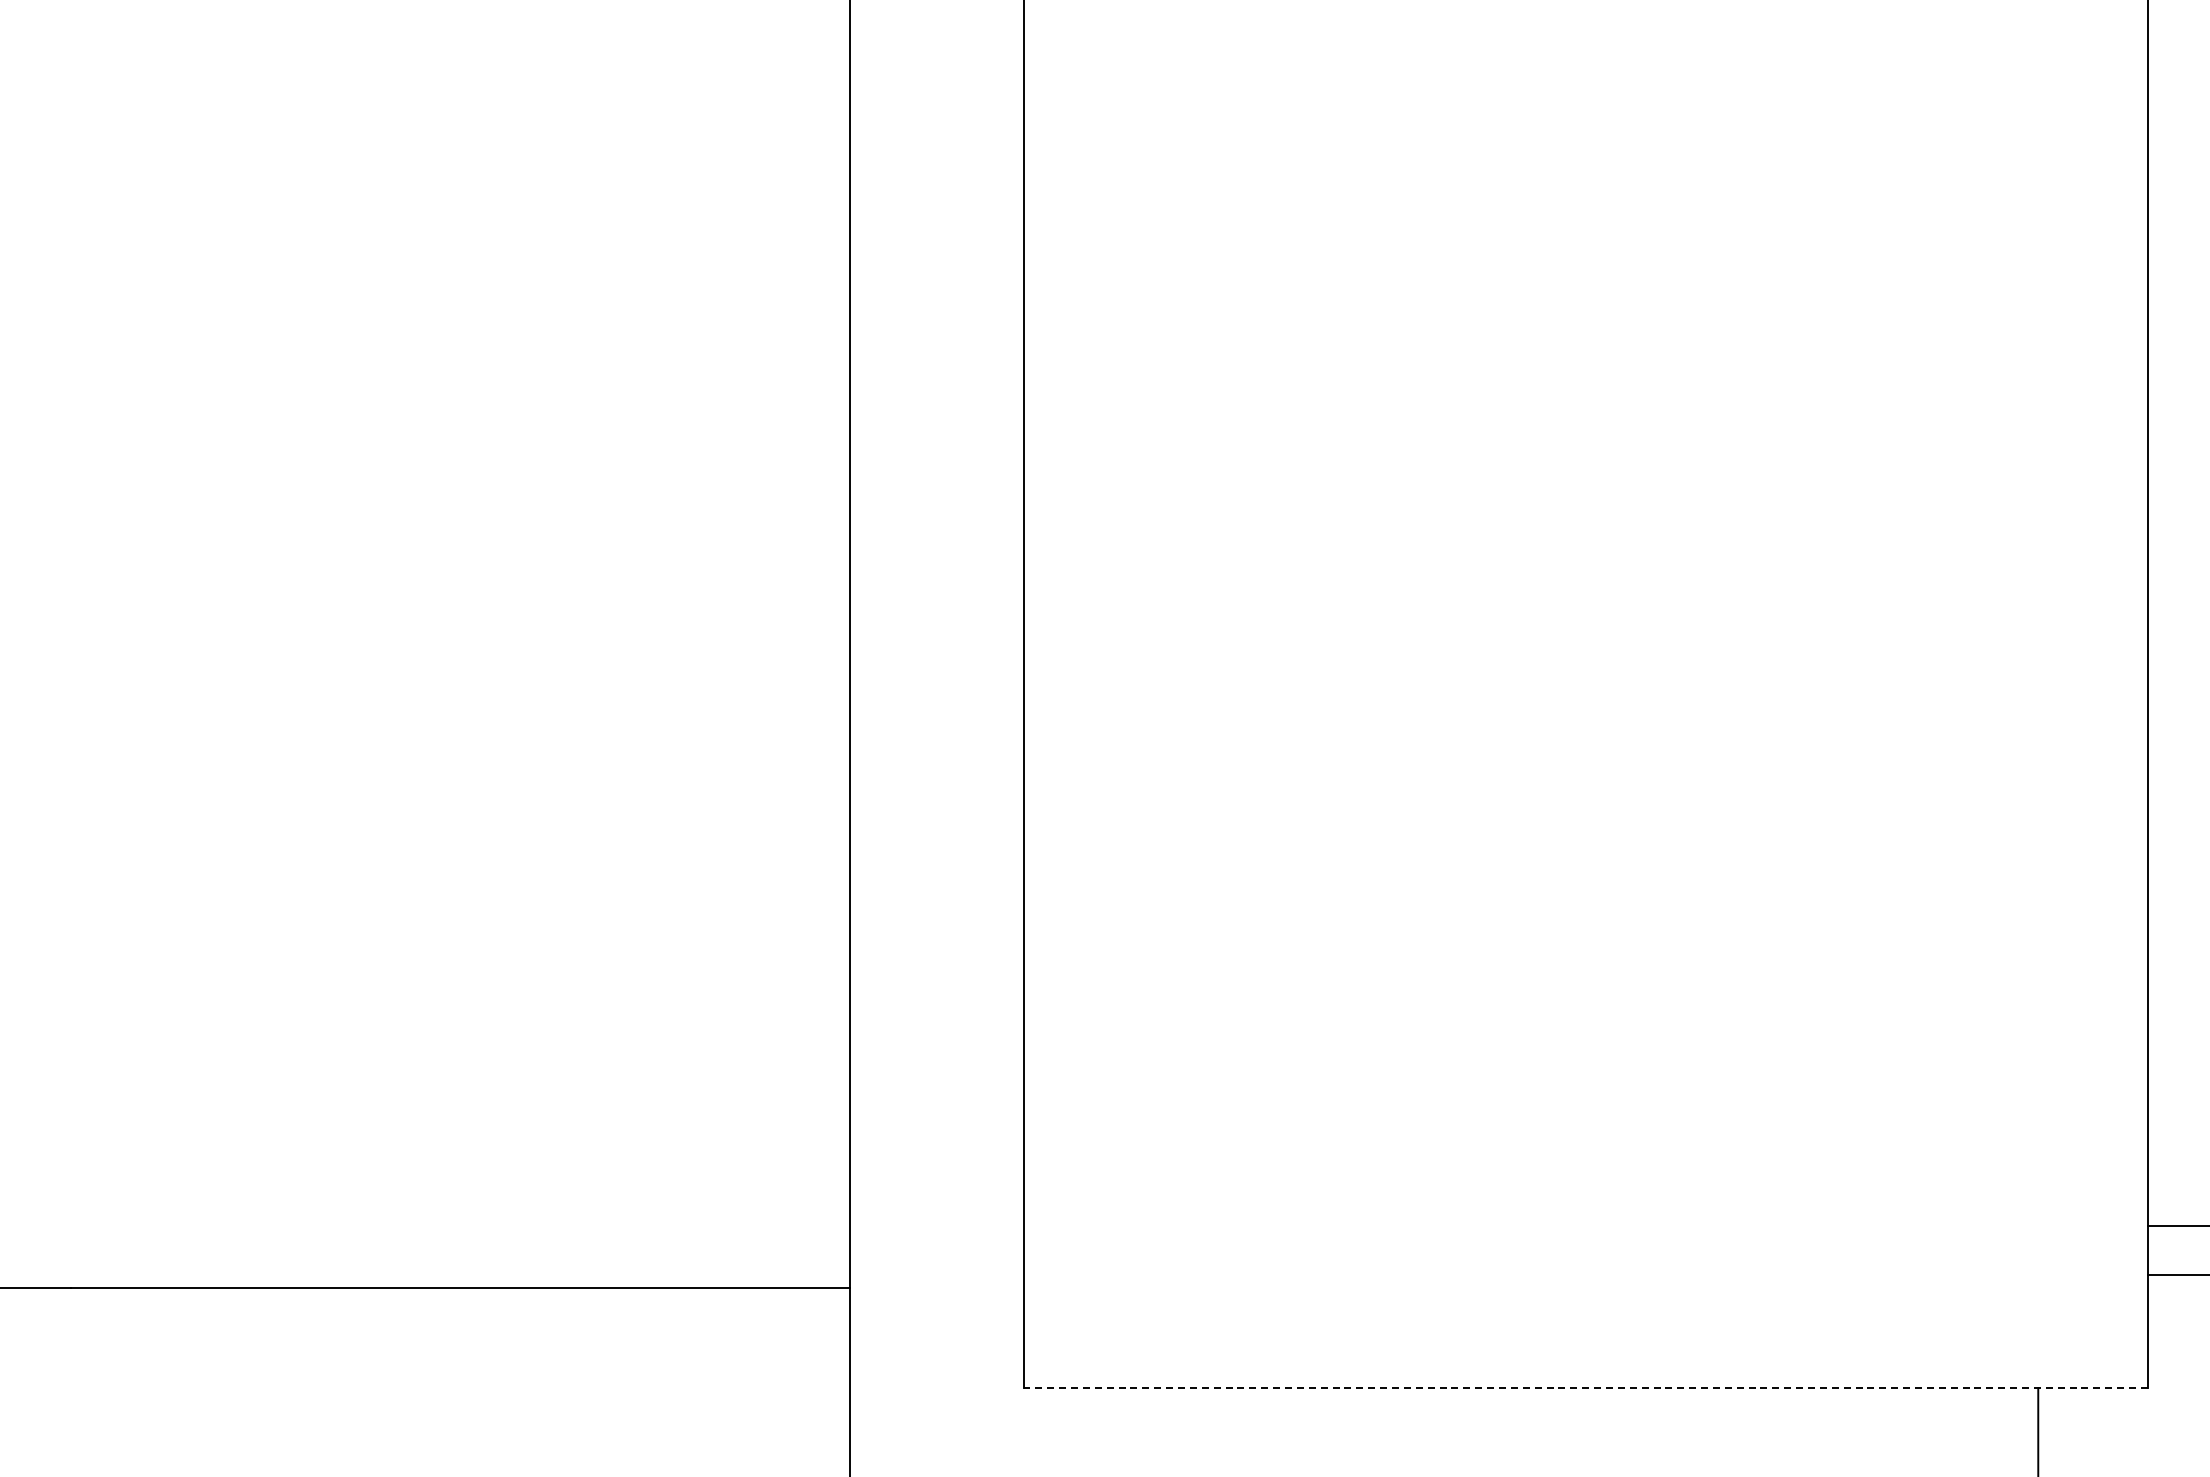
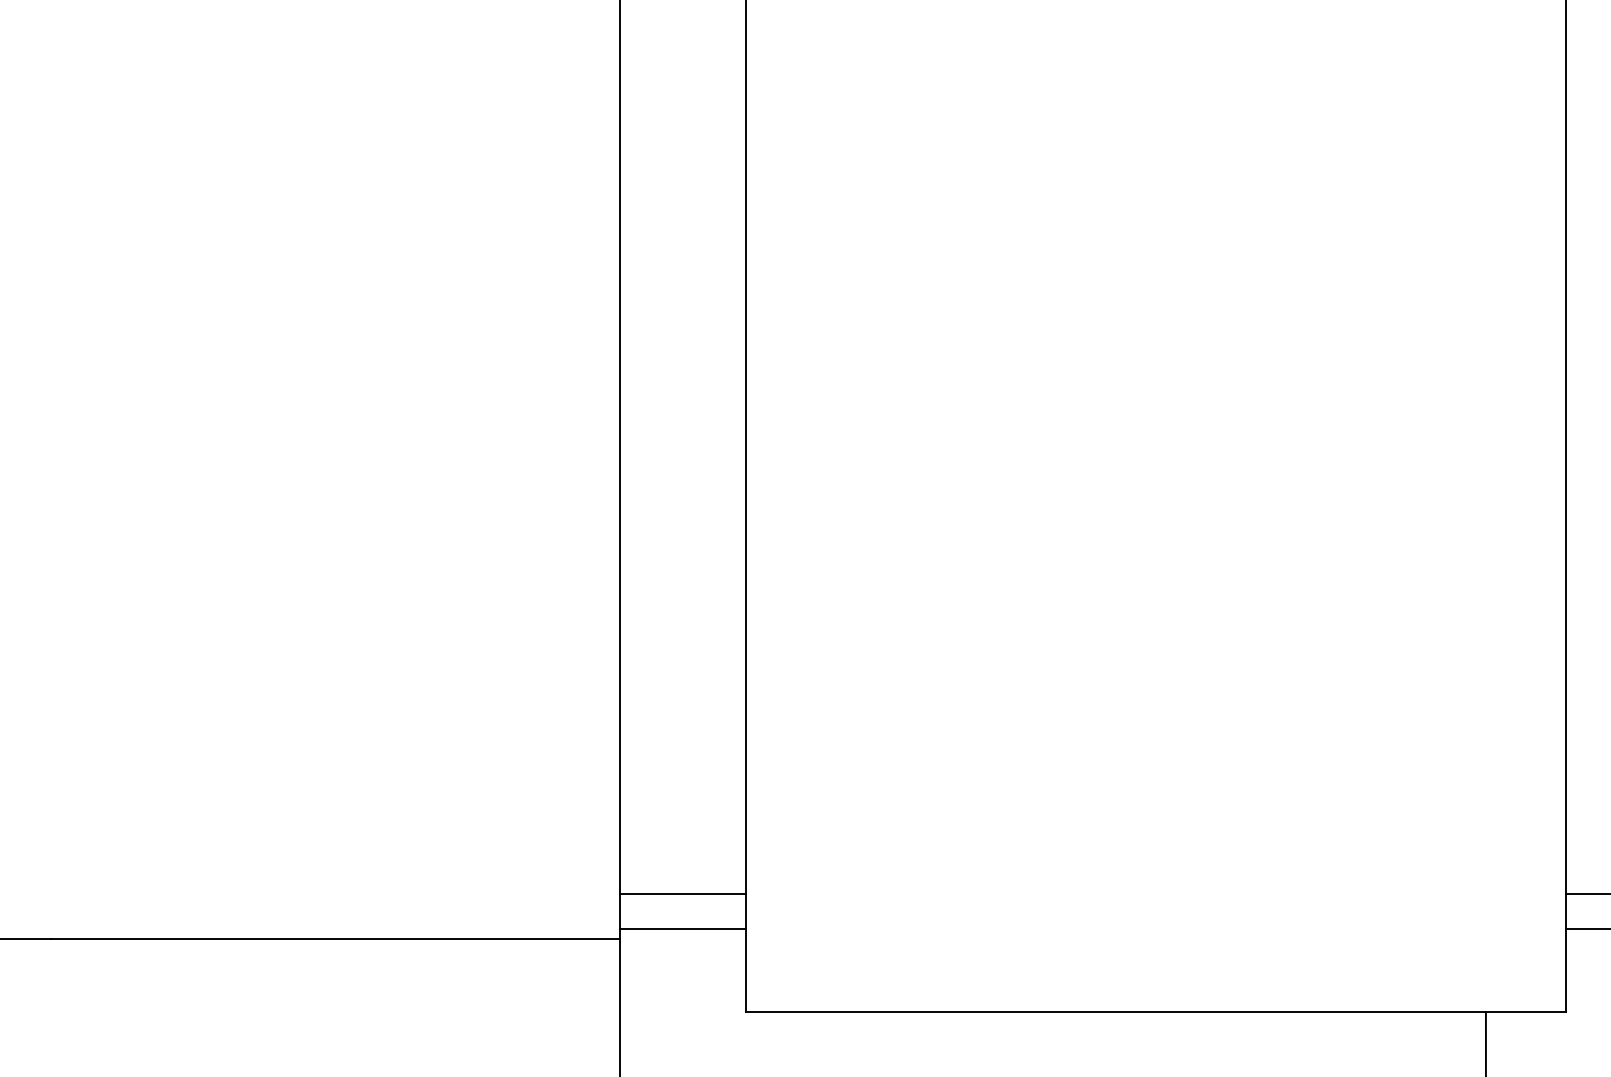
line: (936, 1225) -> (682, 893), added
line: (936, 1274) -> (682, 929), added
line: (1585, 1388) -> (1155, 1012), dashed -> solid

